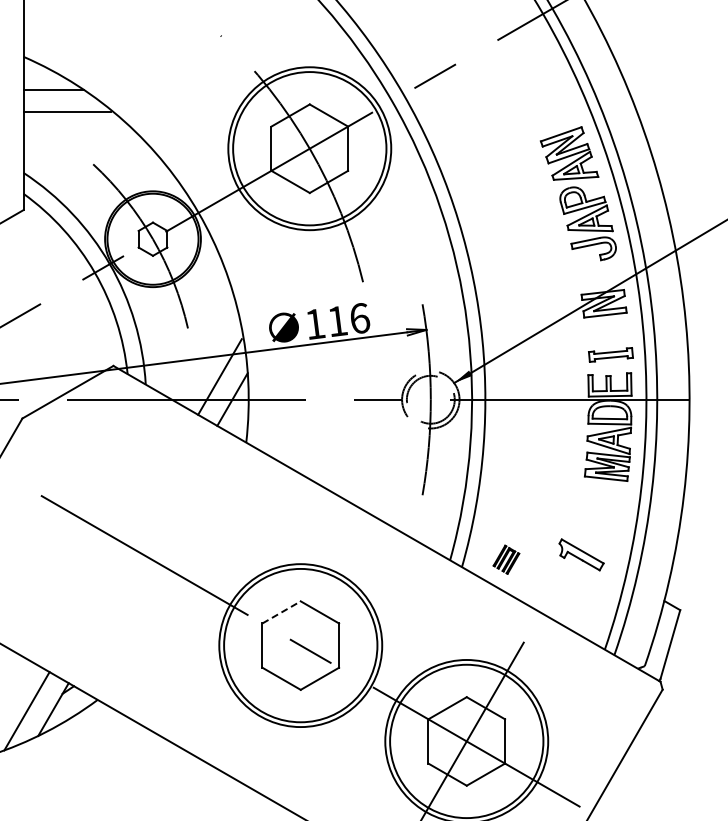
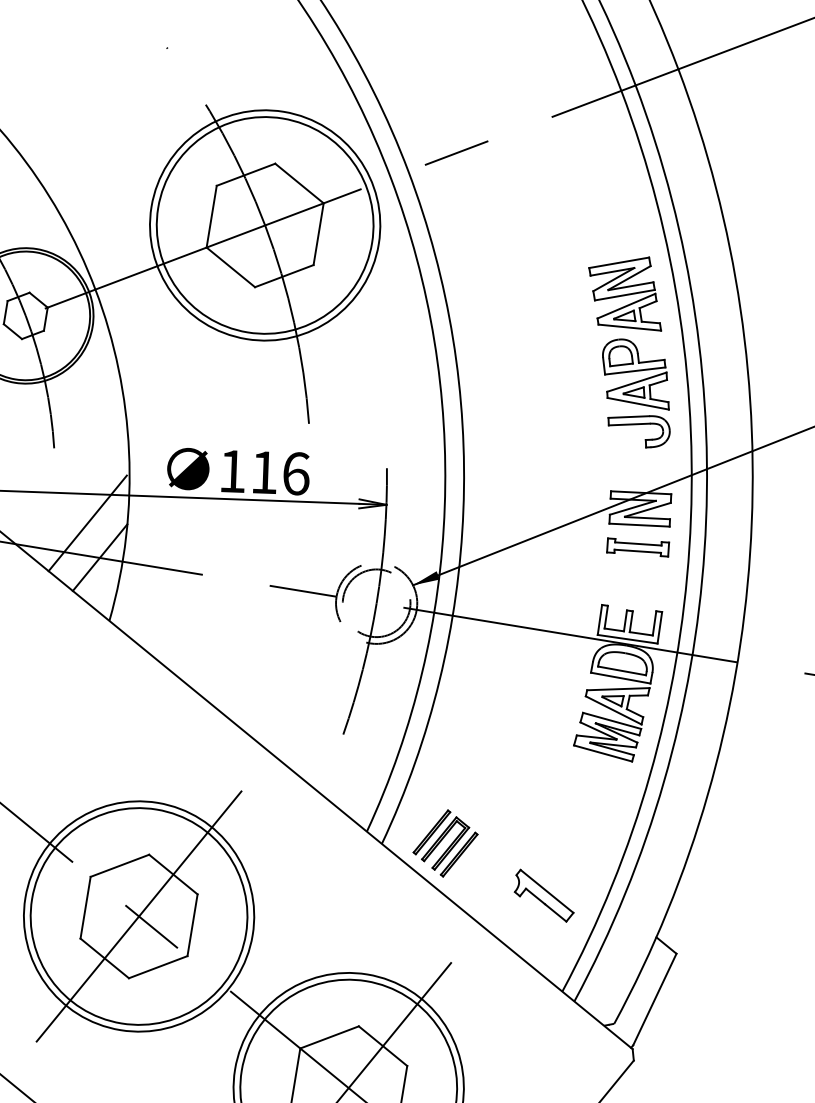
part: (610, 354) -> (637, 546), moved
part: (581, 554) -> (544, 895), moved
part: (506, 559) -> (445, 843), size x1.67
line: (282, 612) -> (121, 866), dashed -> solid
line: (300, 645) -> (138, 916), added

